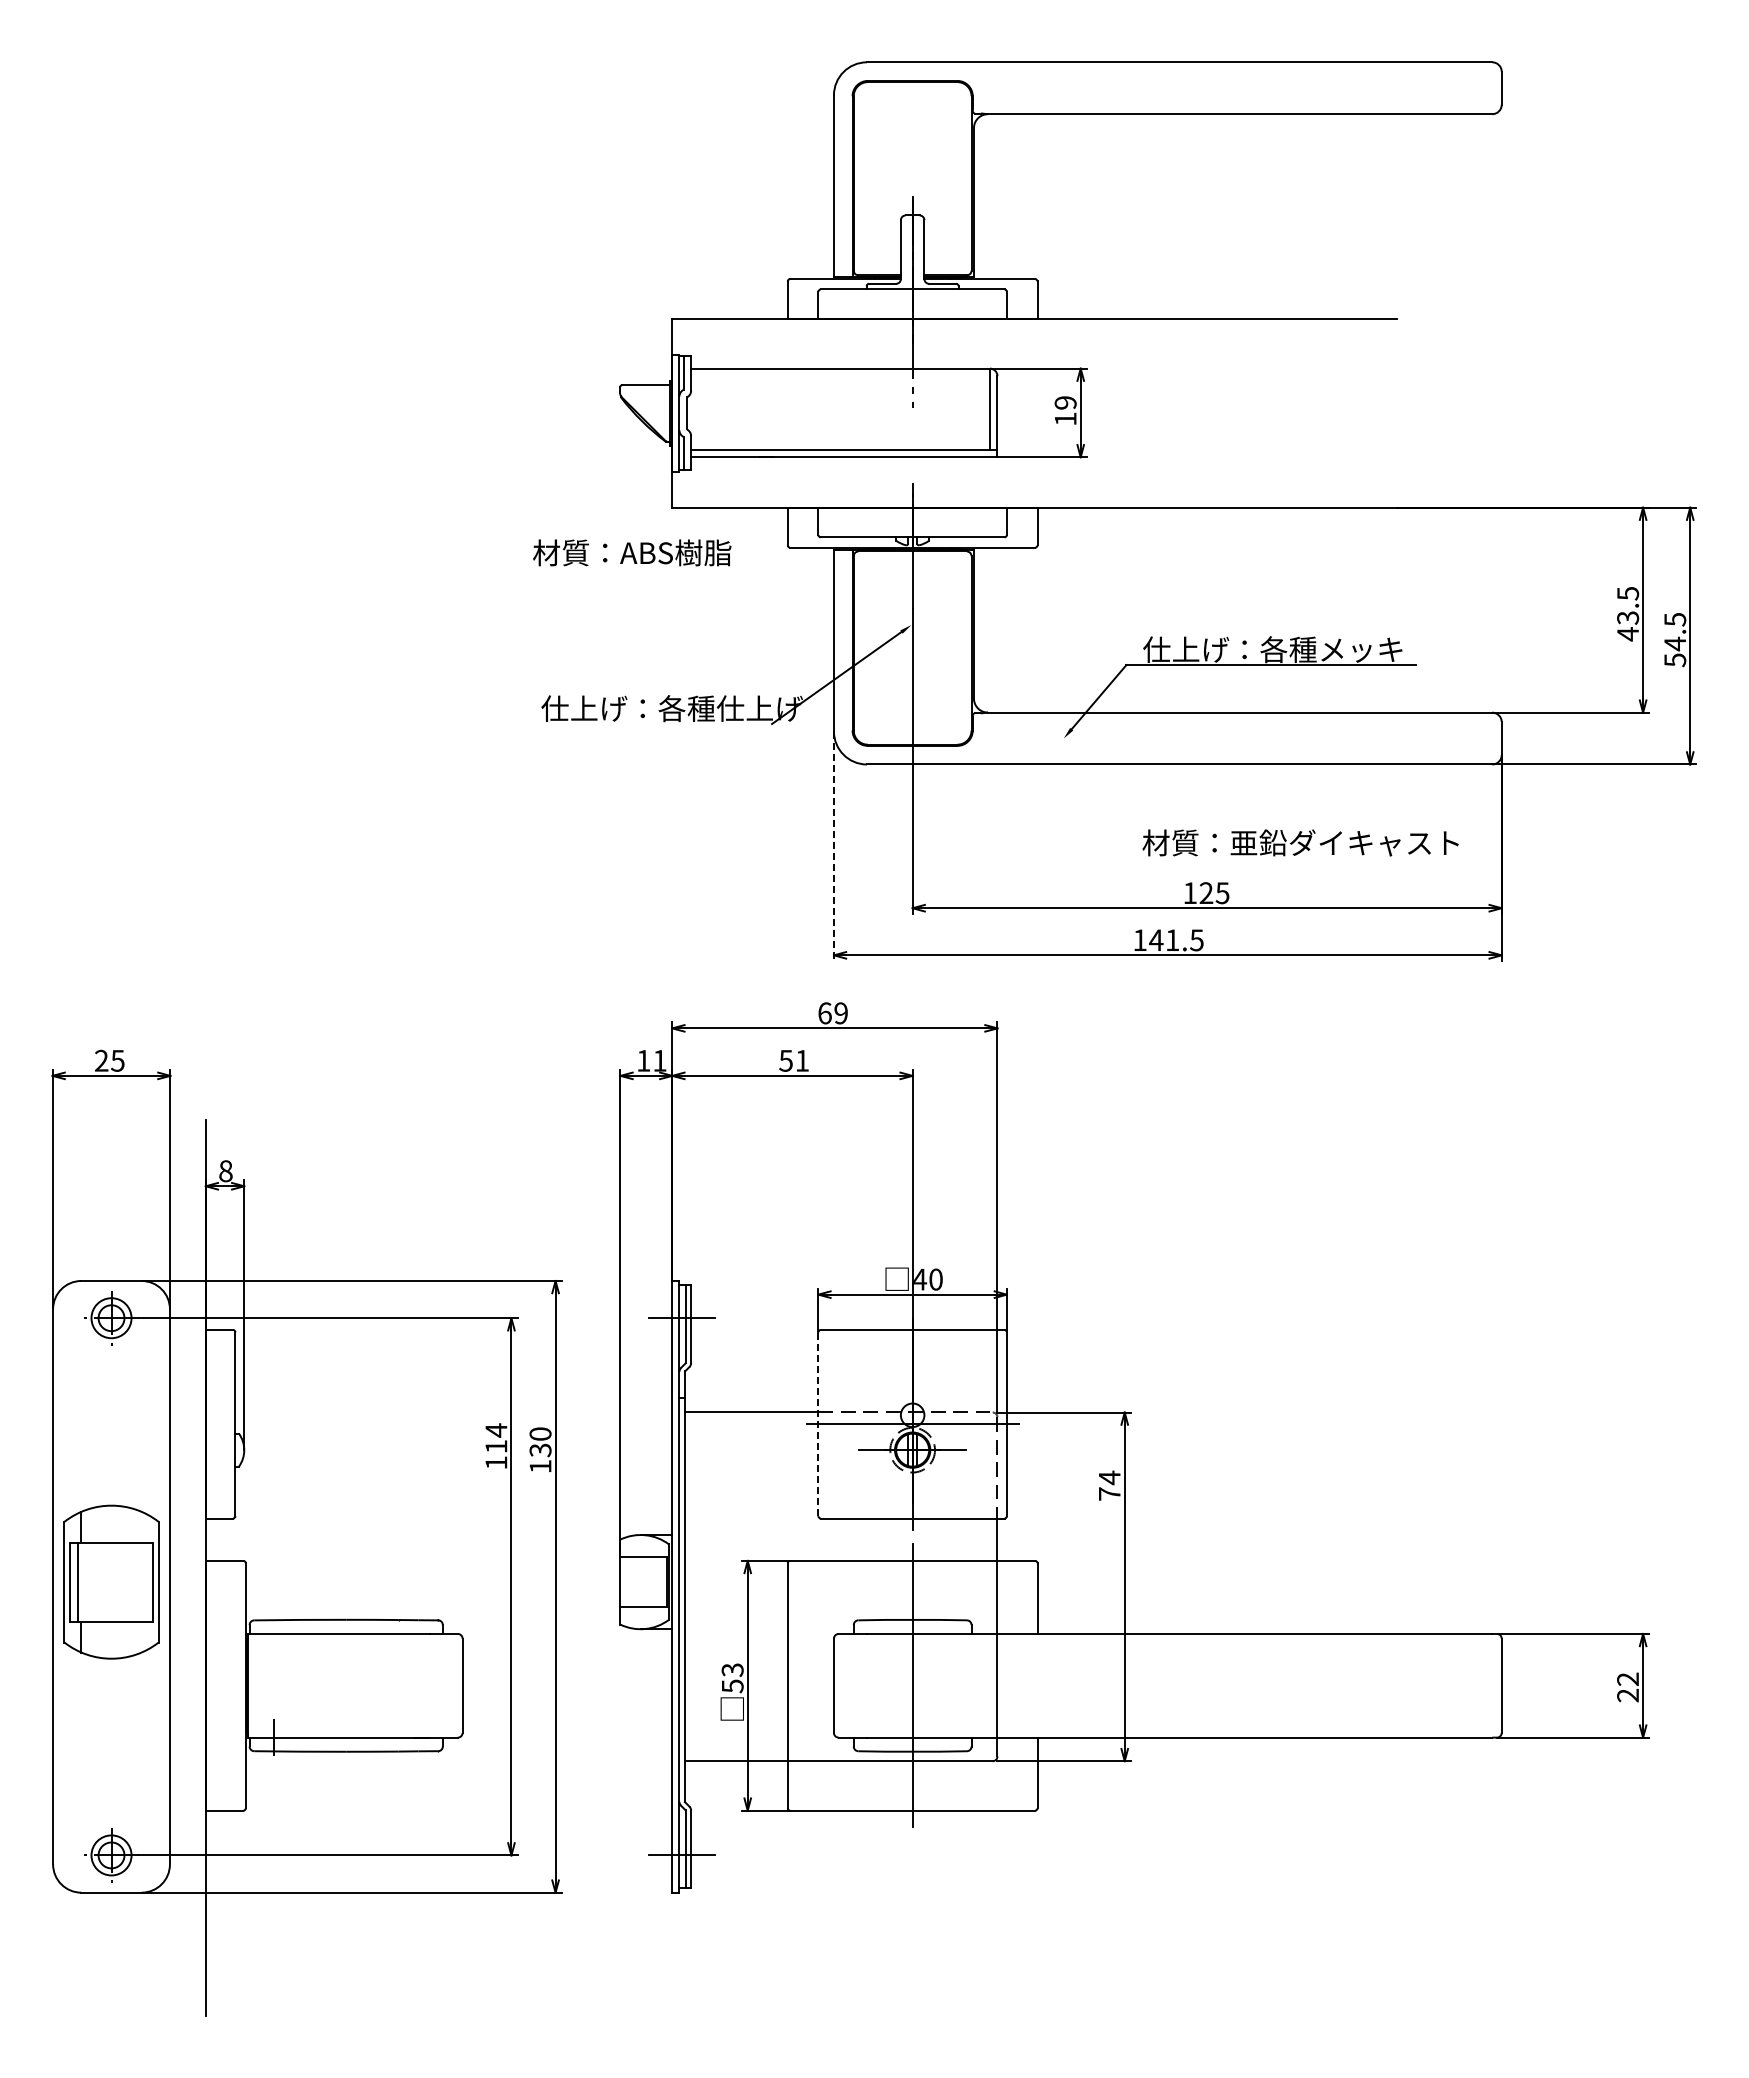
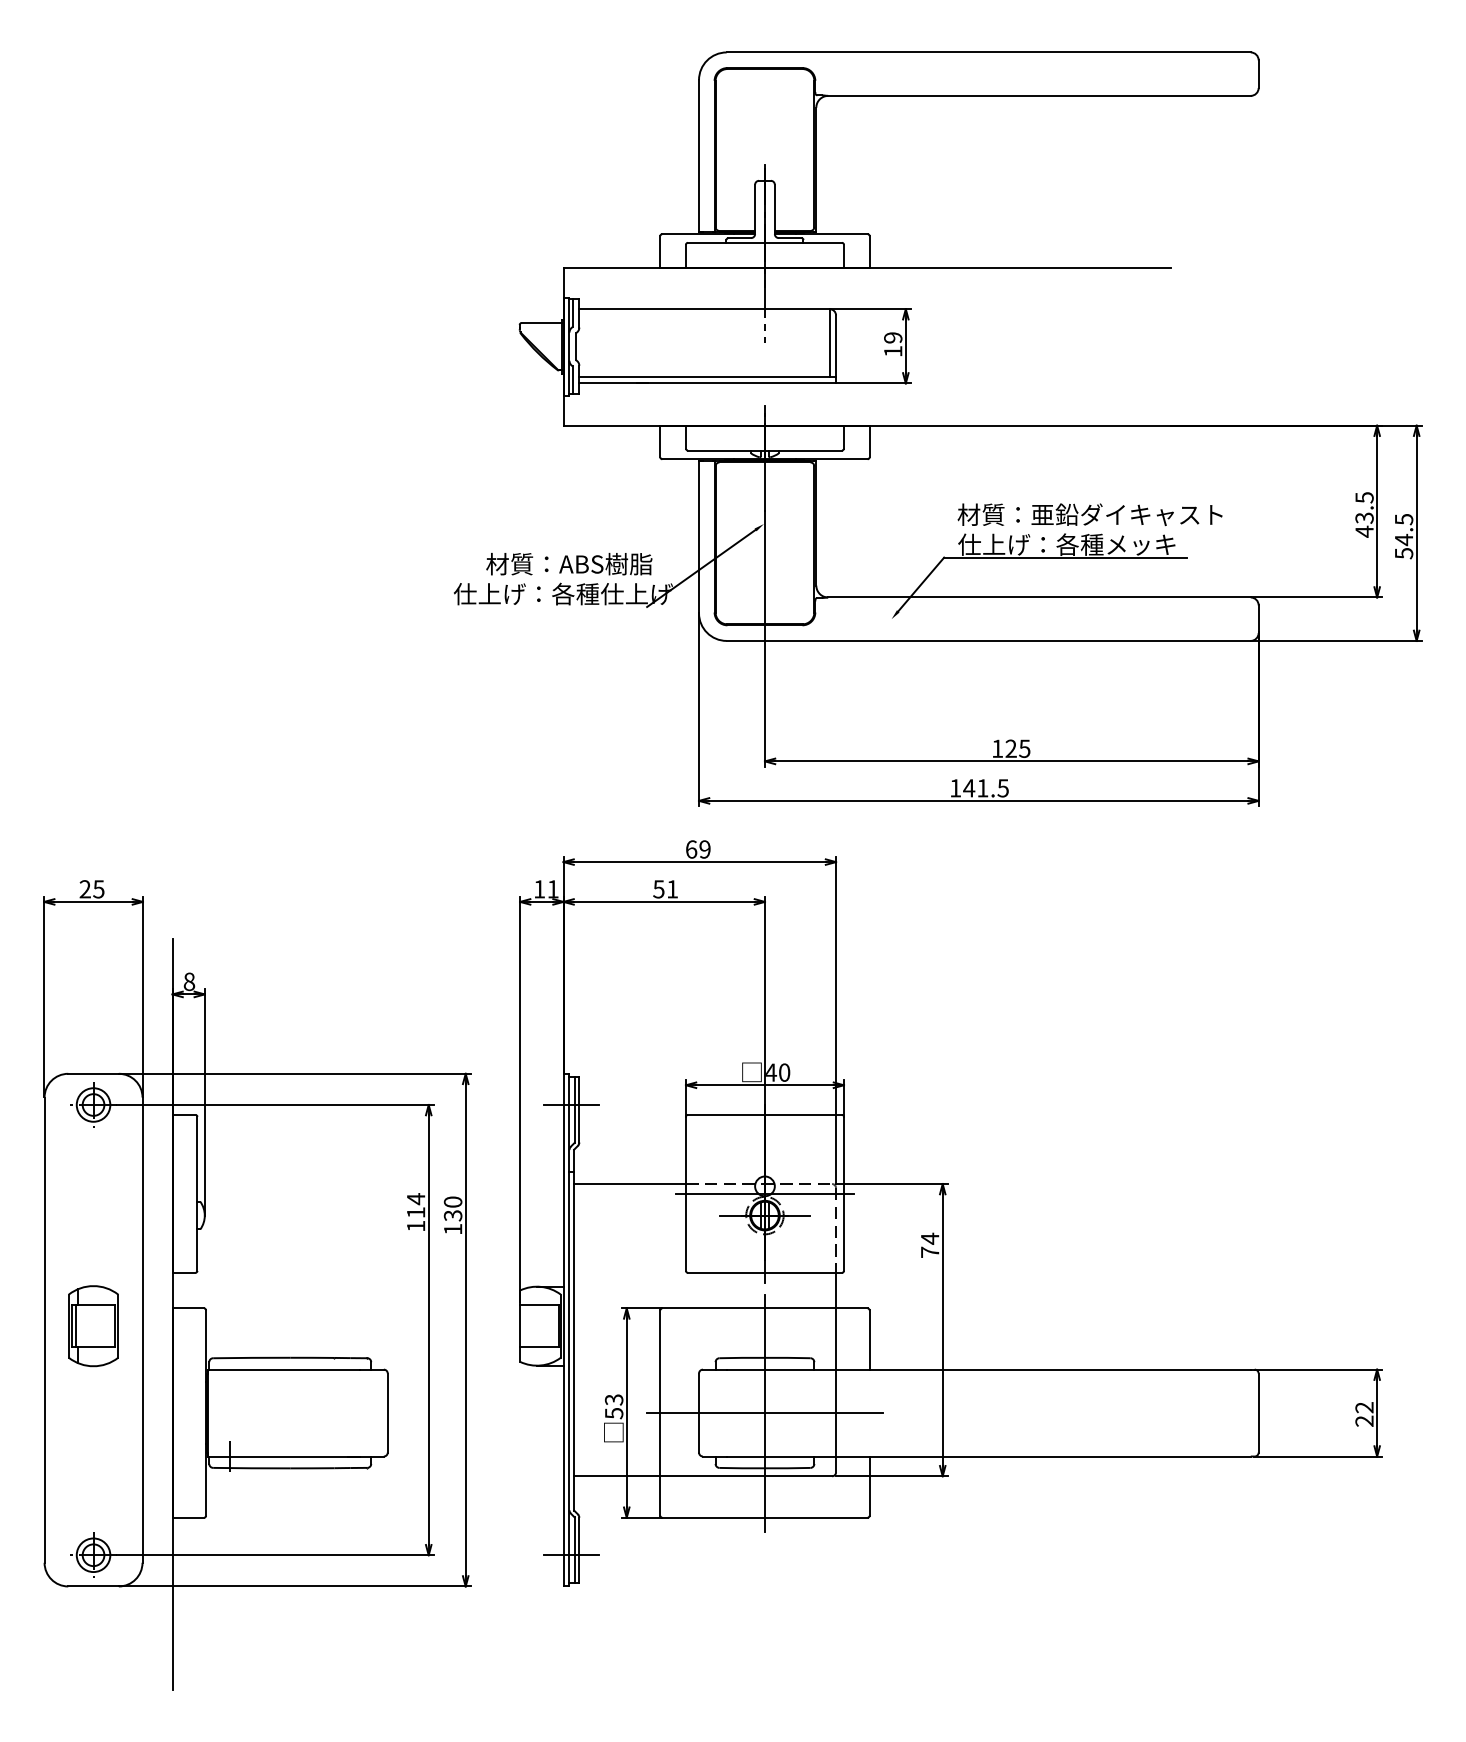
text: (632, 552) -> (569, 563), moved
text: (1300, 842) -> (1090, 514), moved
line: (833, 846) -> (698, 709), dashed -> solid
line: (818, 1424) -> (686, 1194), dashed -> solid
part: (111, 1581) -> (93, 1325), size x0.62
line: (912, 1685) -> (764, 1412), added

